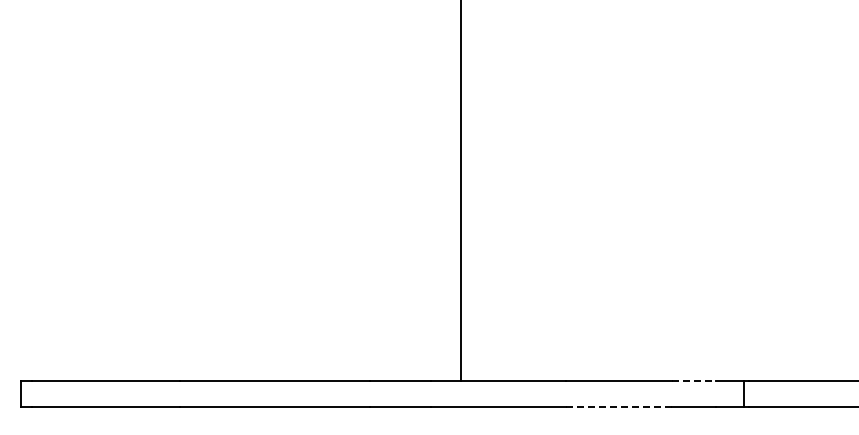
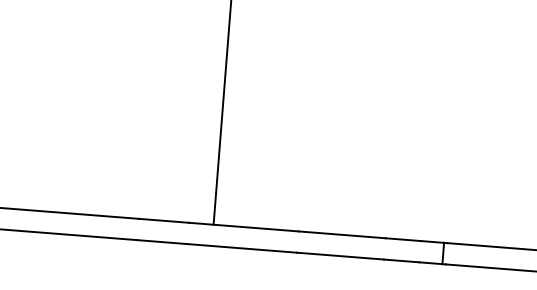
line: (694, 381) -> (403, 239), dashed -> solid
line: (619, 407) -> (340, 256), dashed -> solid

